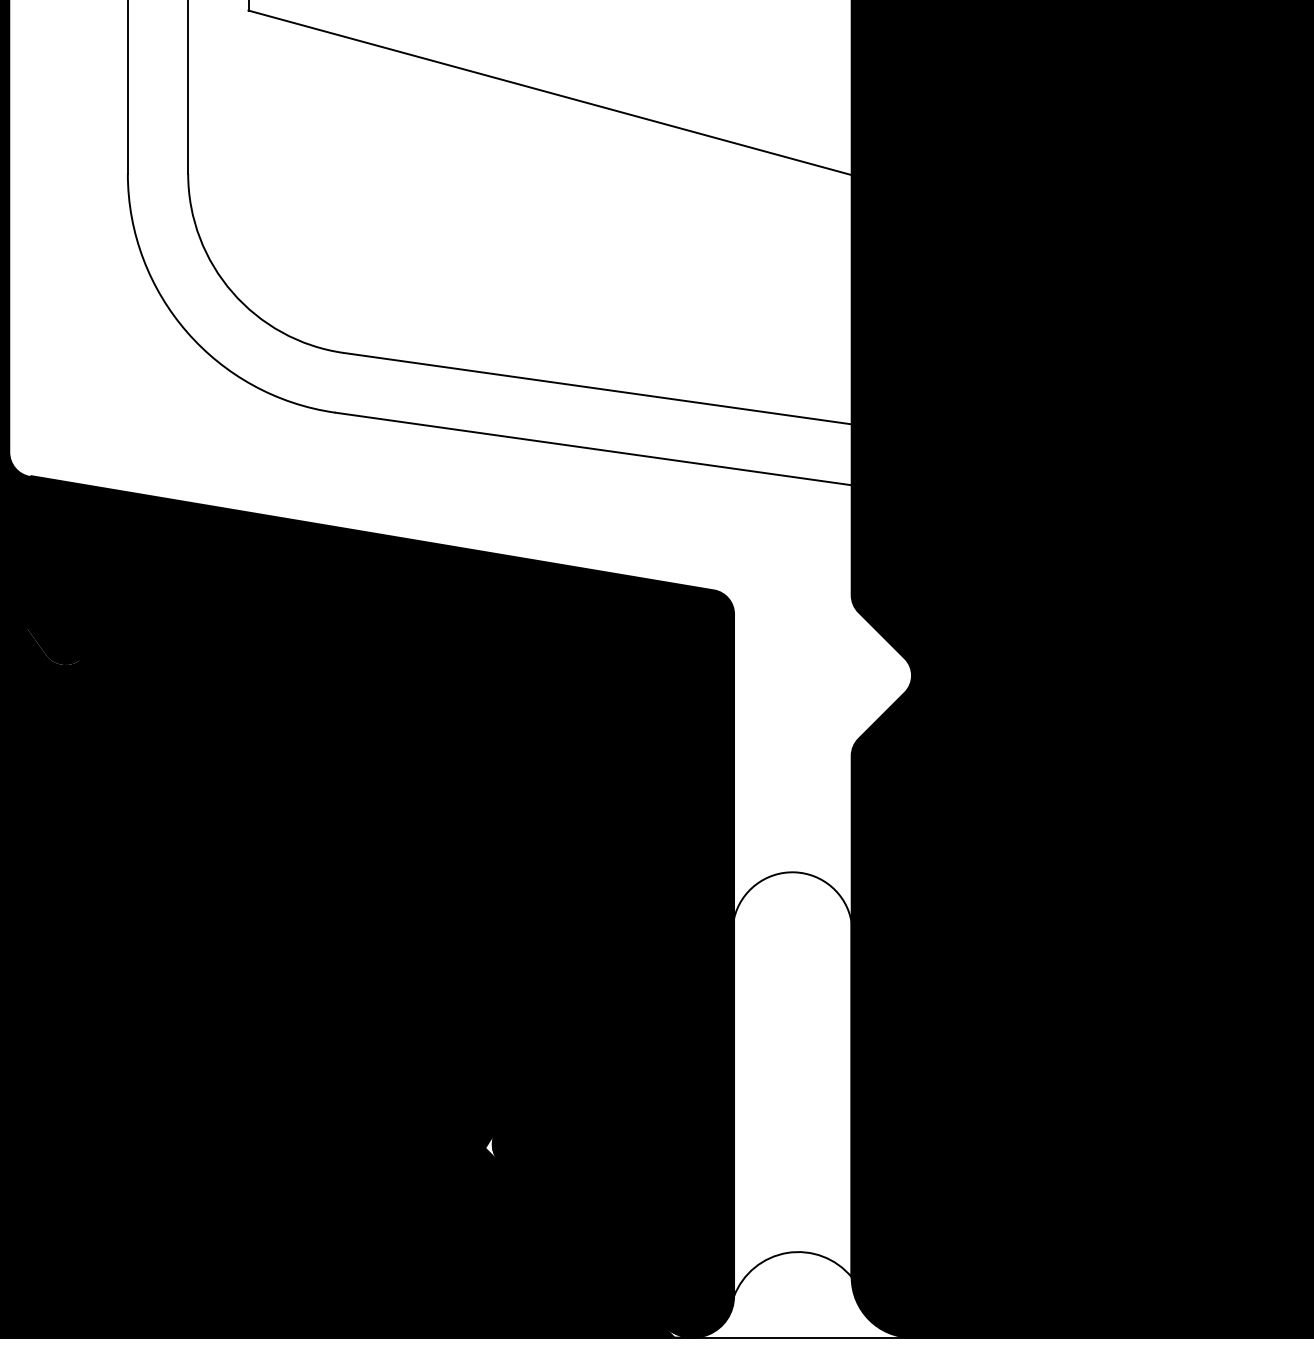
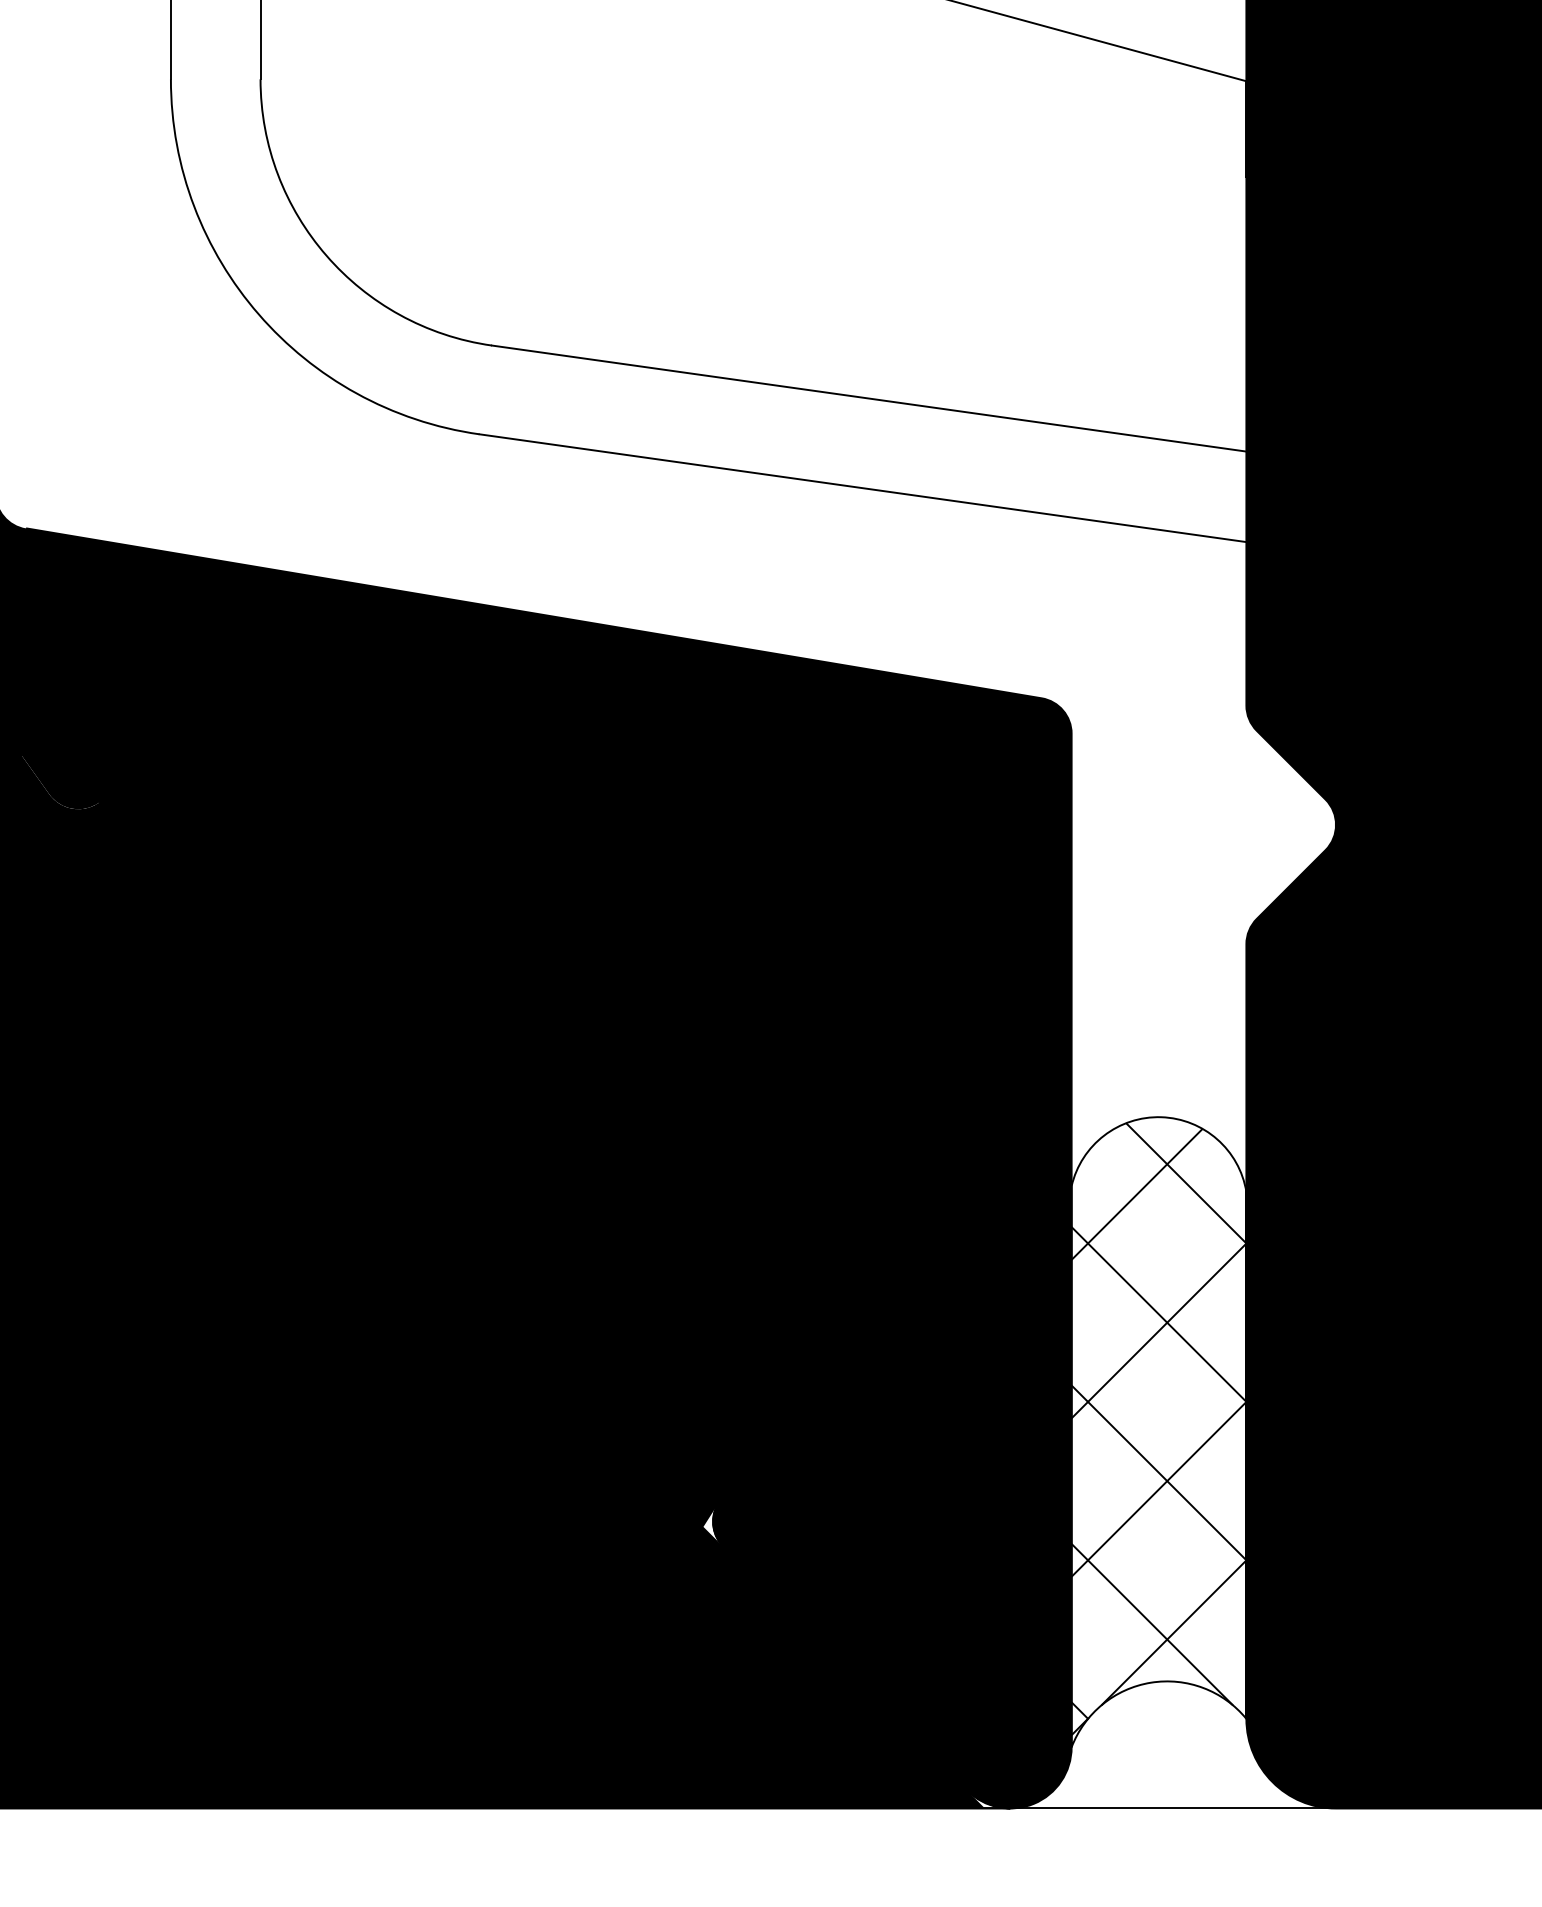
hatch: (792, 1082) -> (1158, 1429), added

